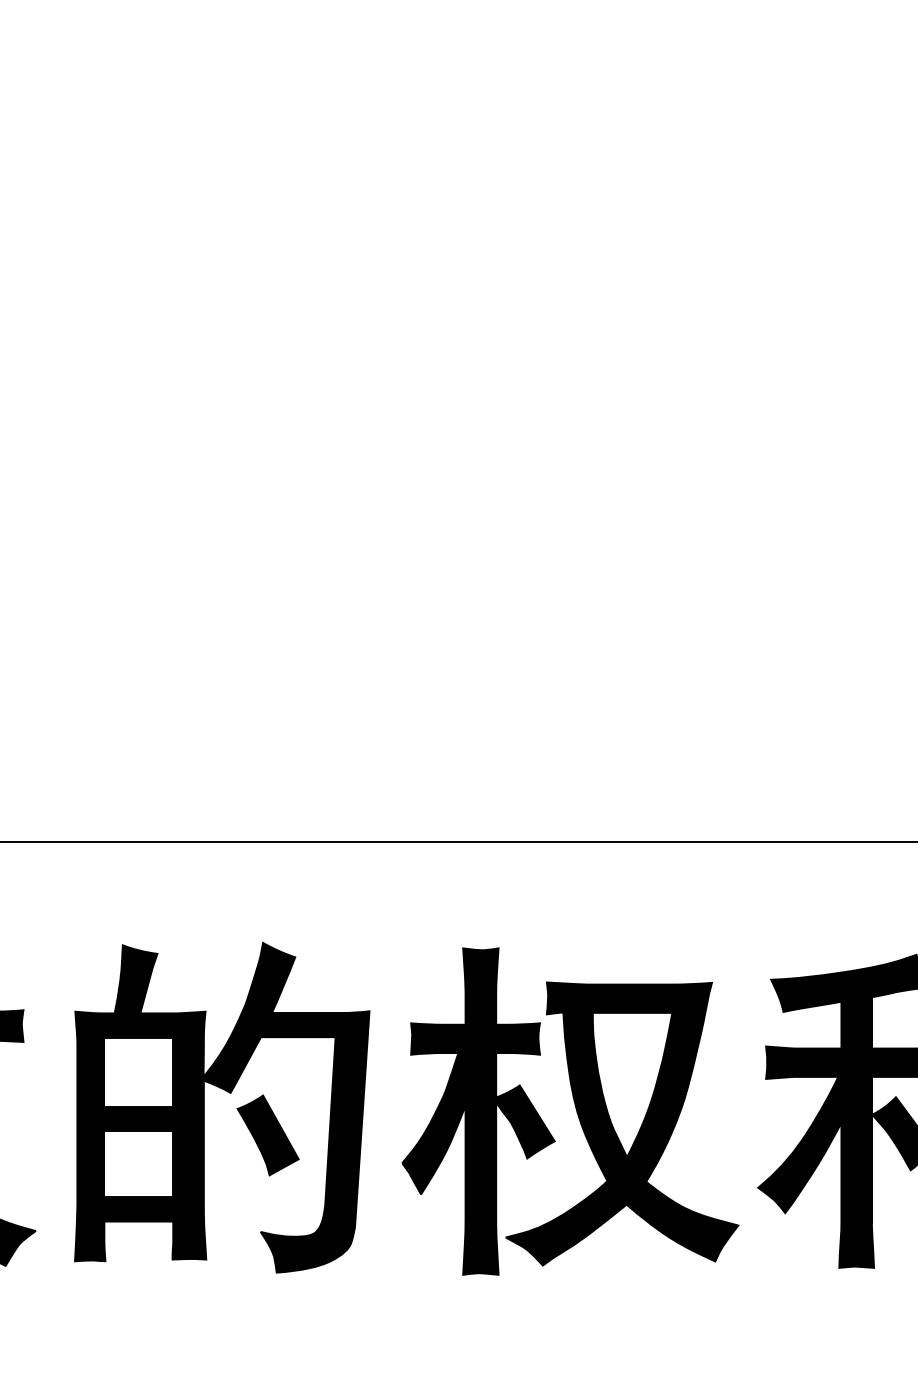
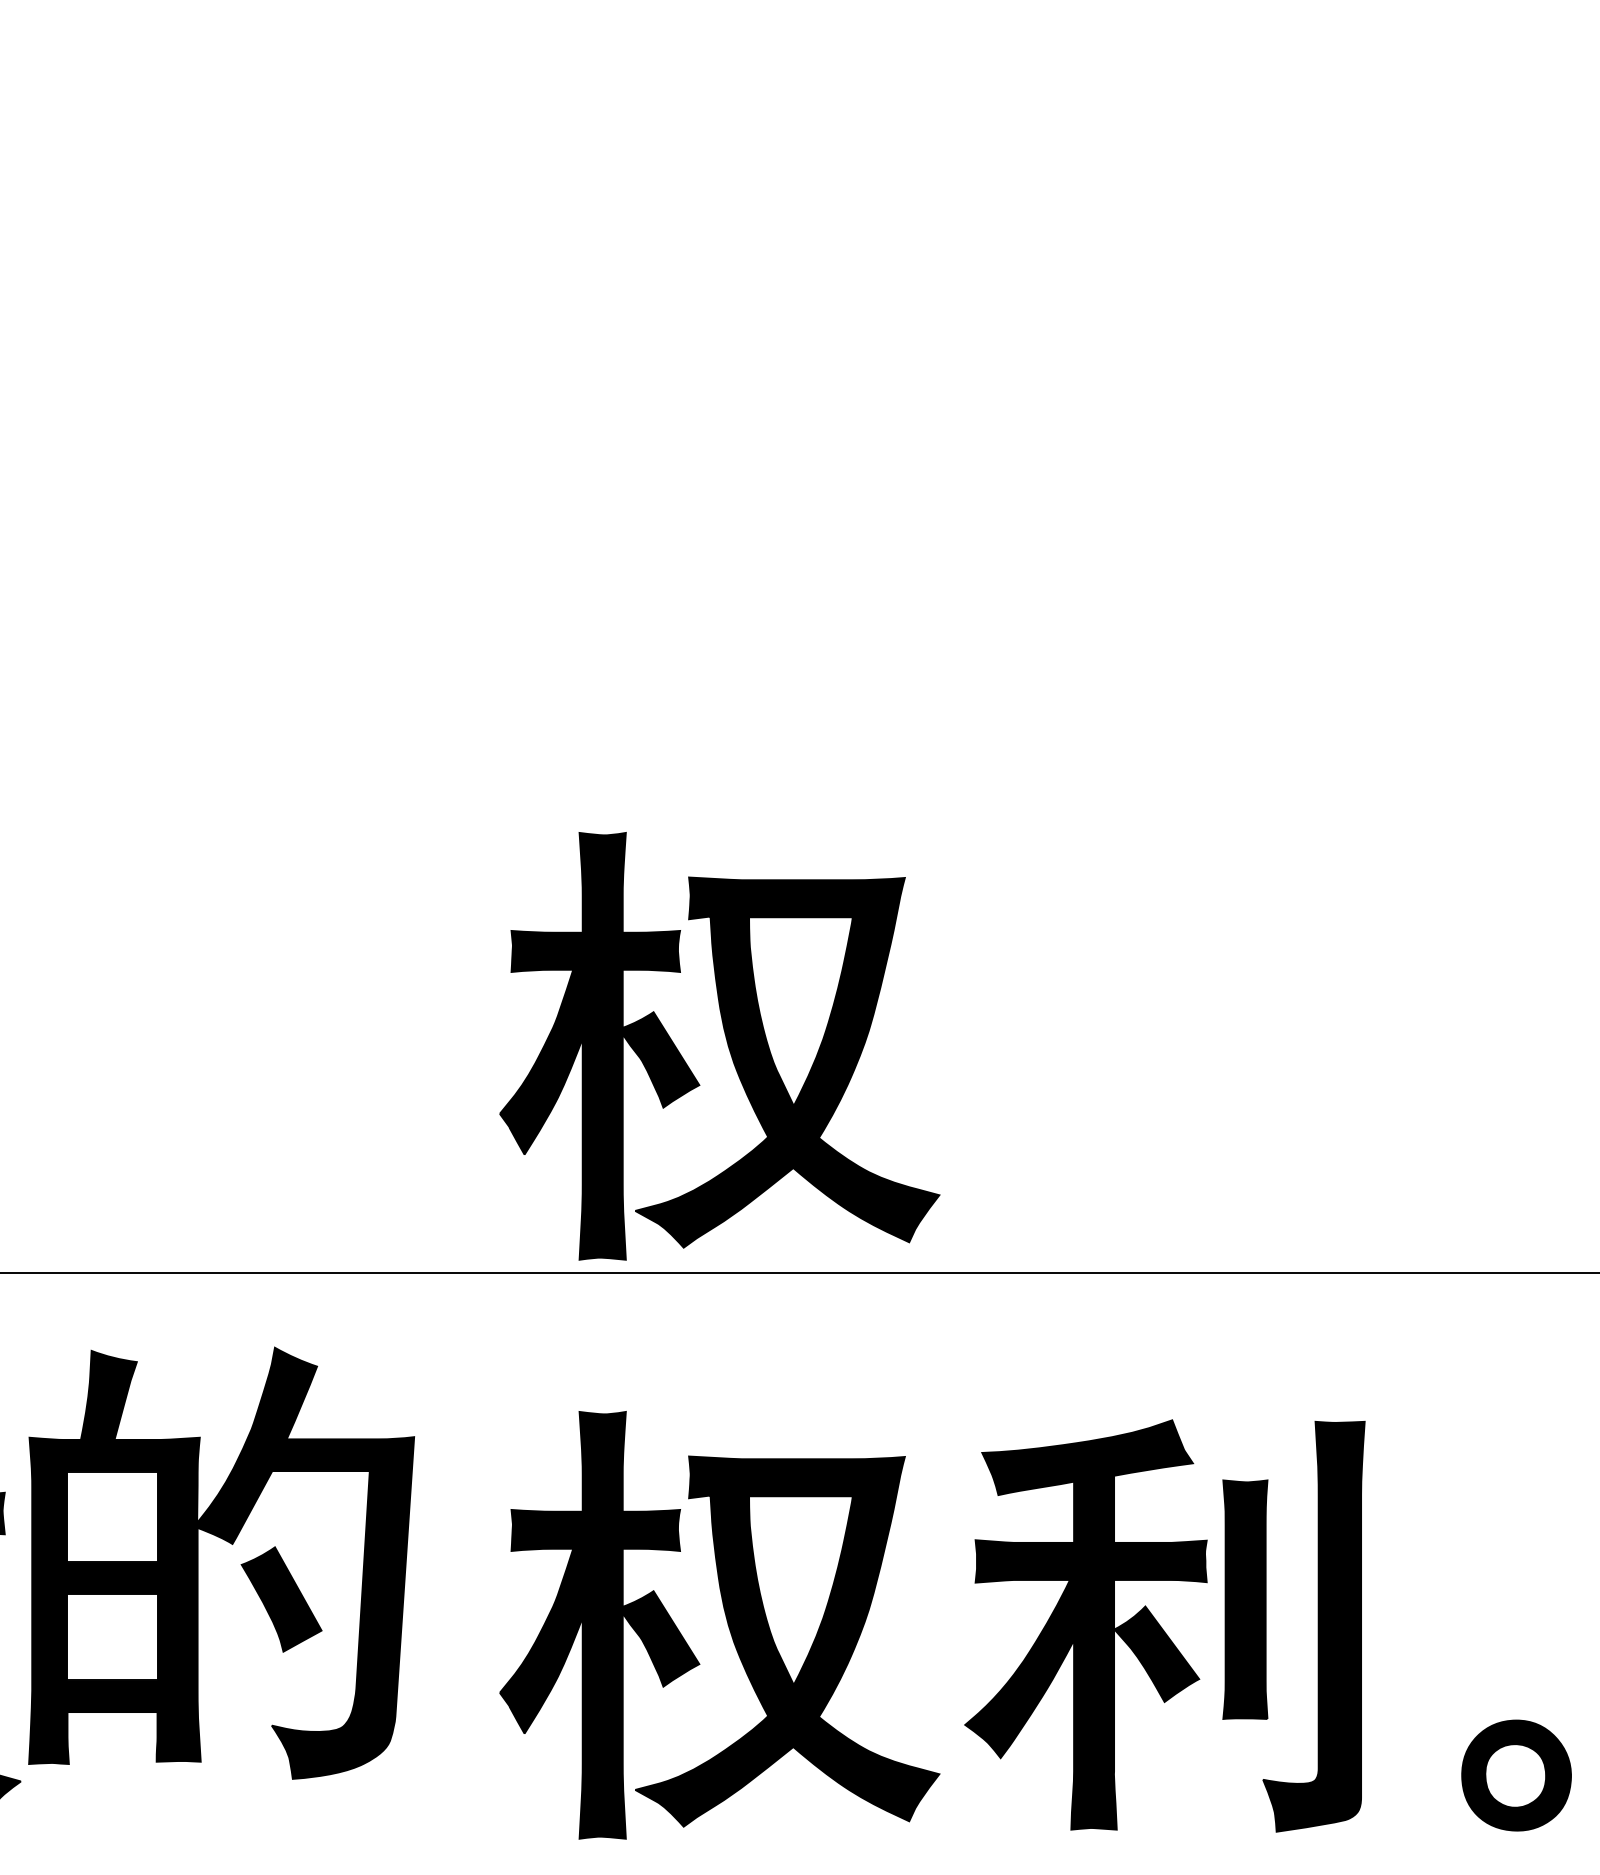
part: (575, 665) -> (726, 1042), added
part: (236, 1108) -> (240, 1564), moved

